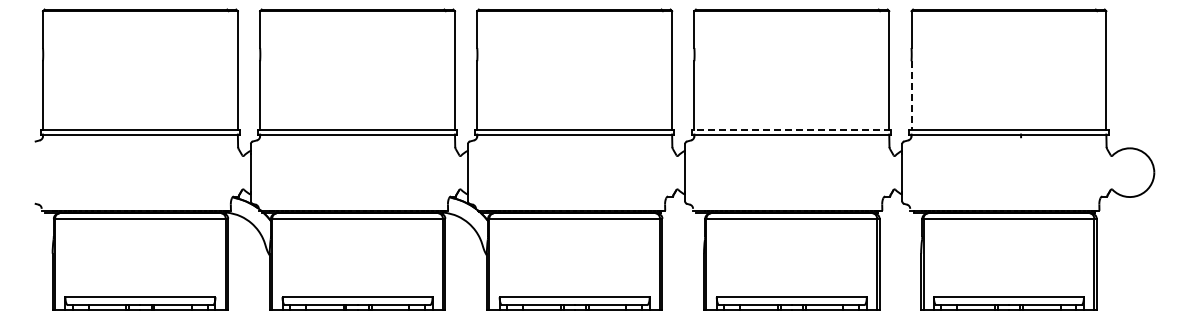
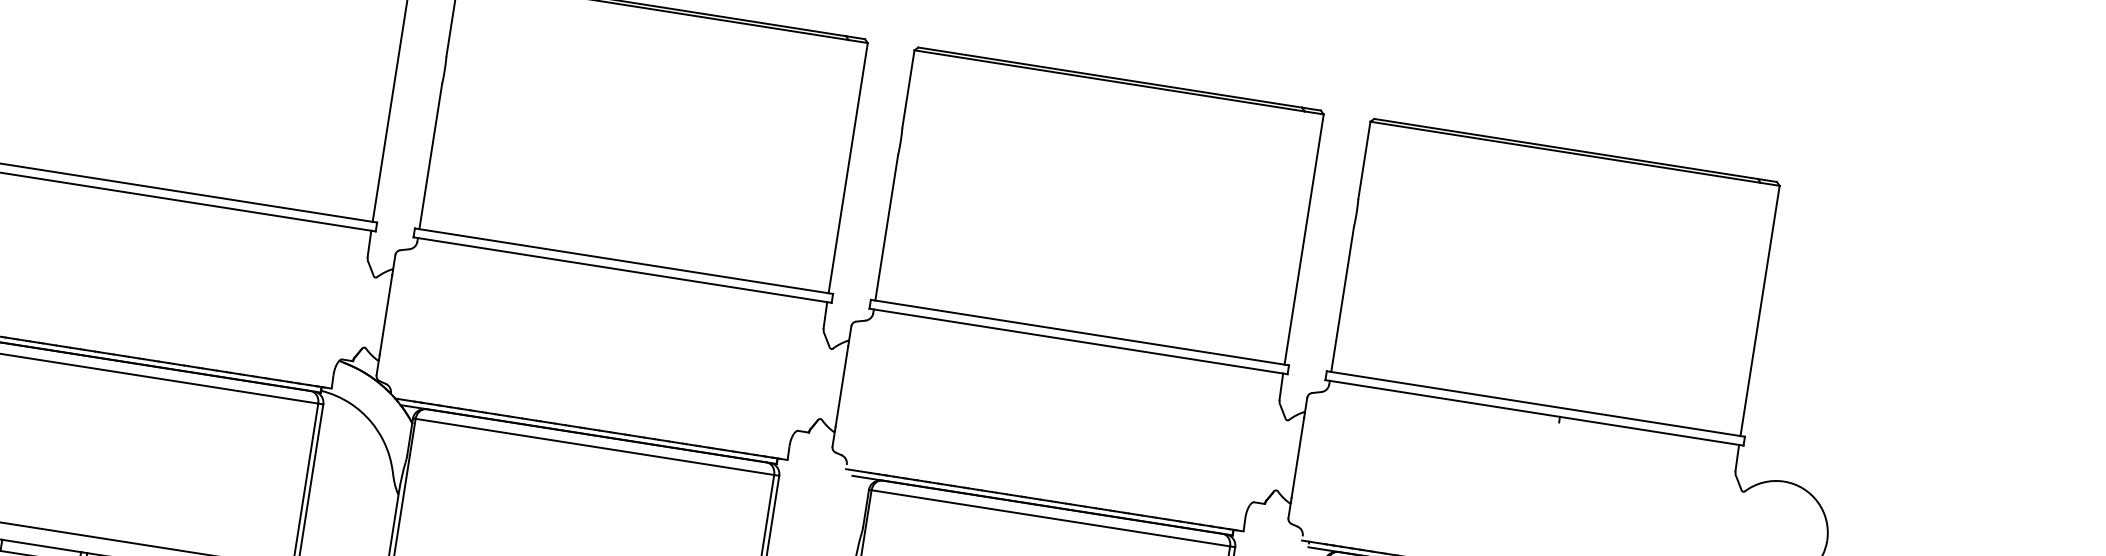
line: (911, 95) -> (1342, 298), dashed -> solid
line: (791, 130) -> (1079, 332), dashed -> solid

